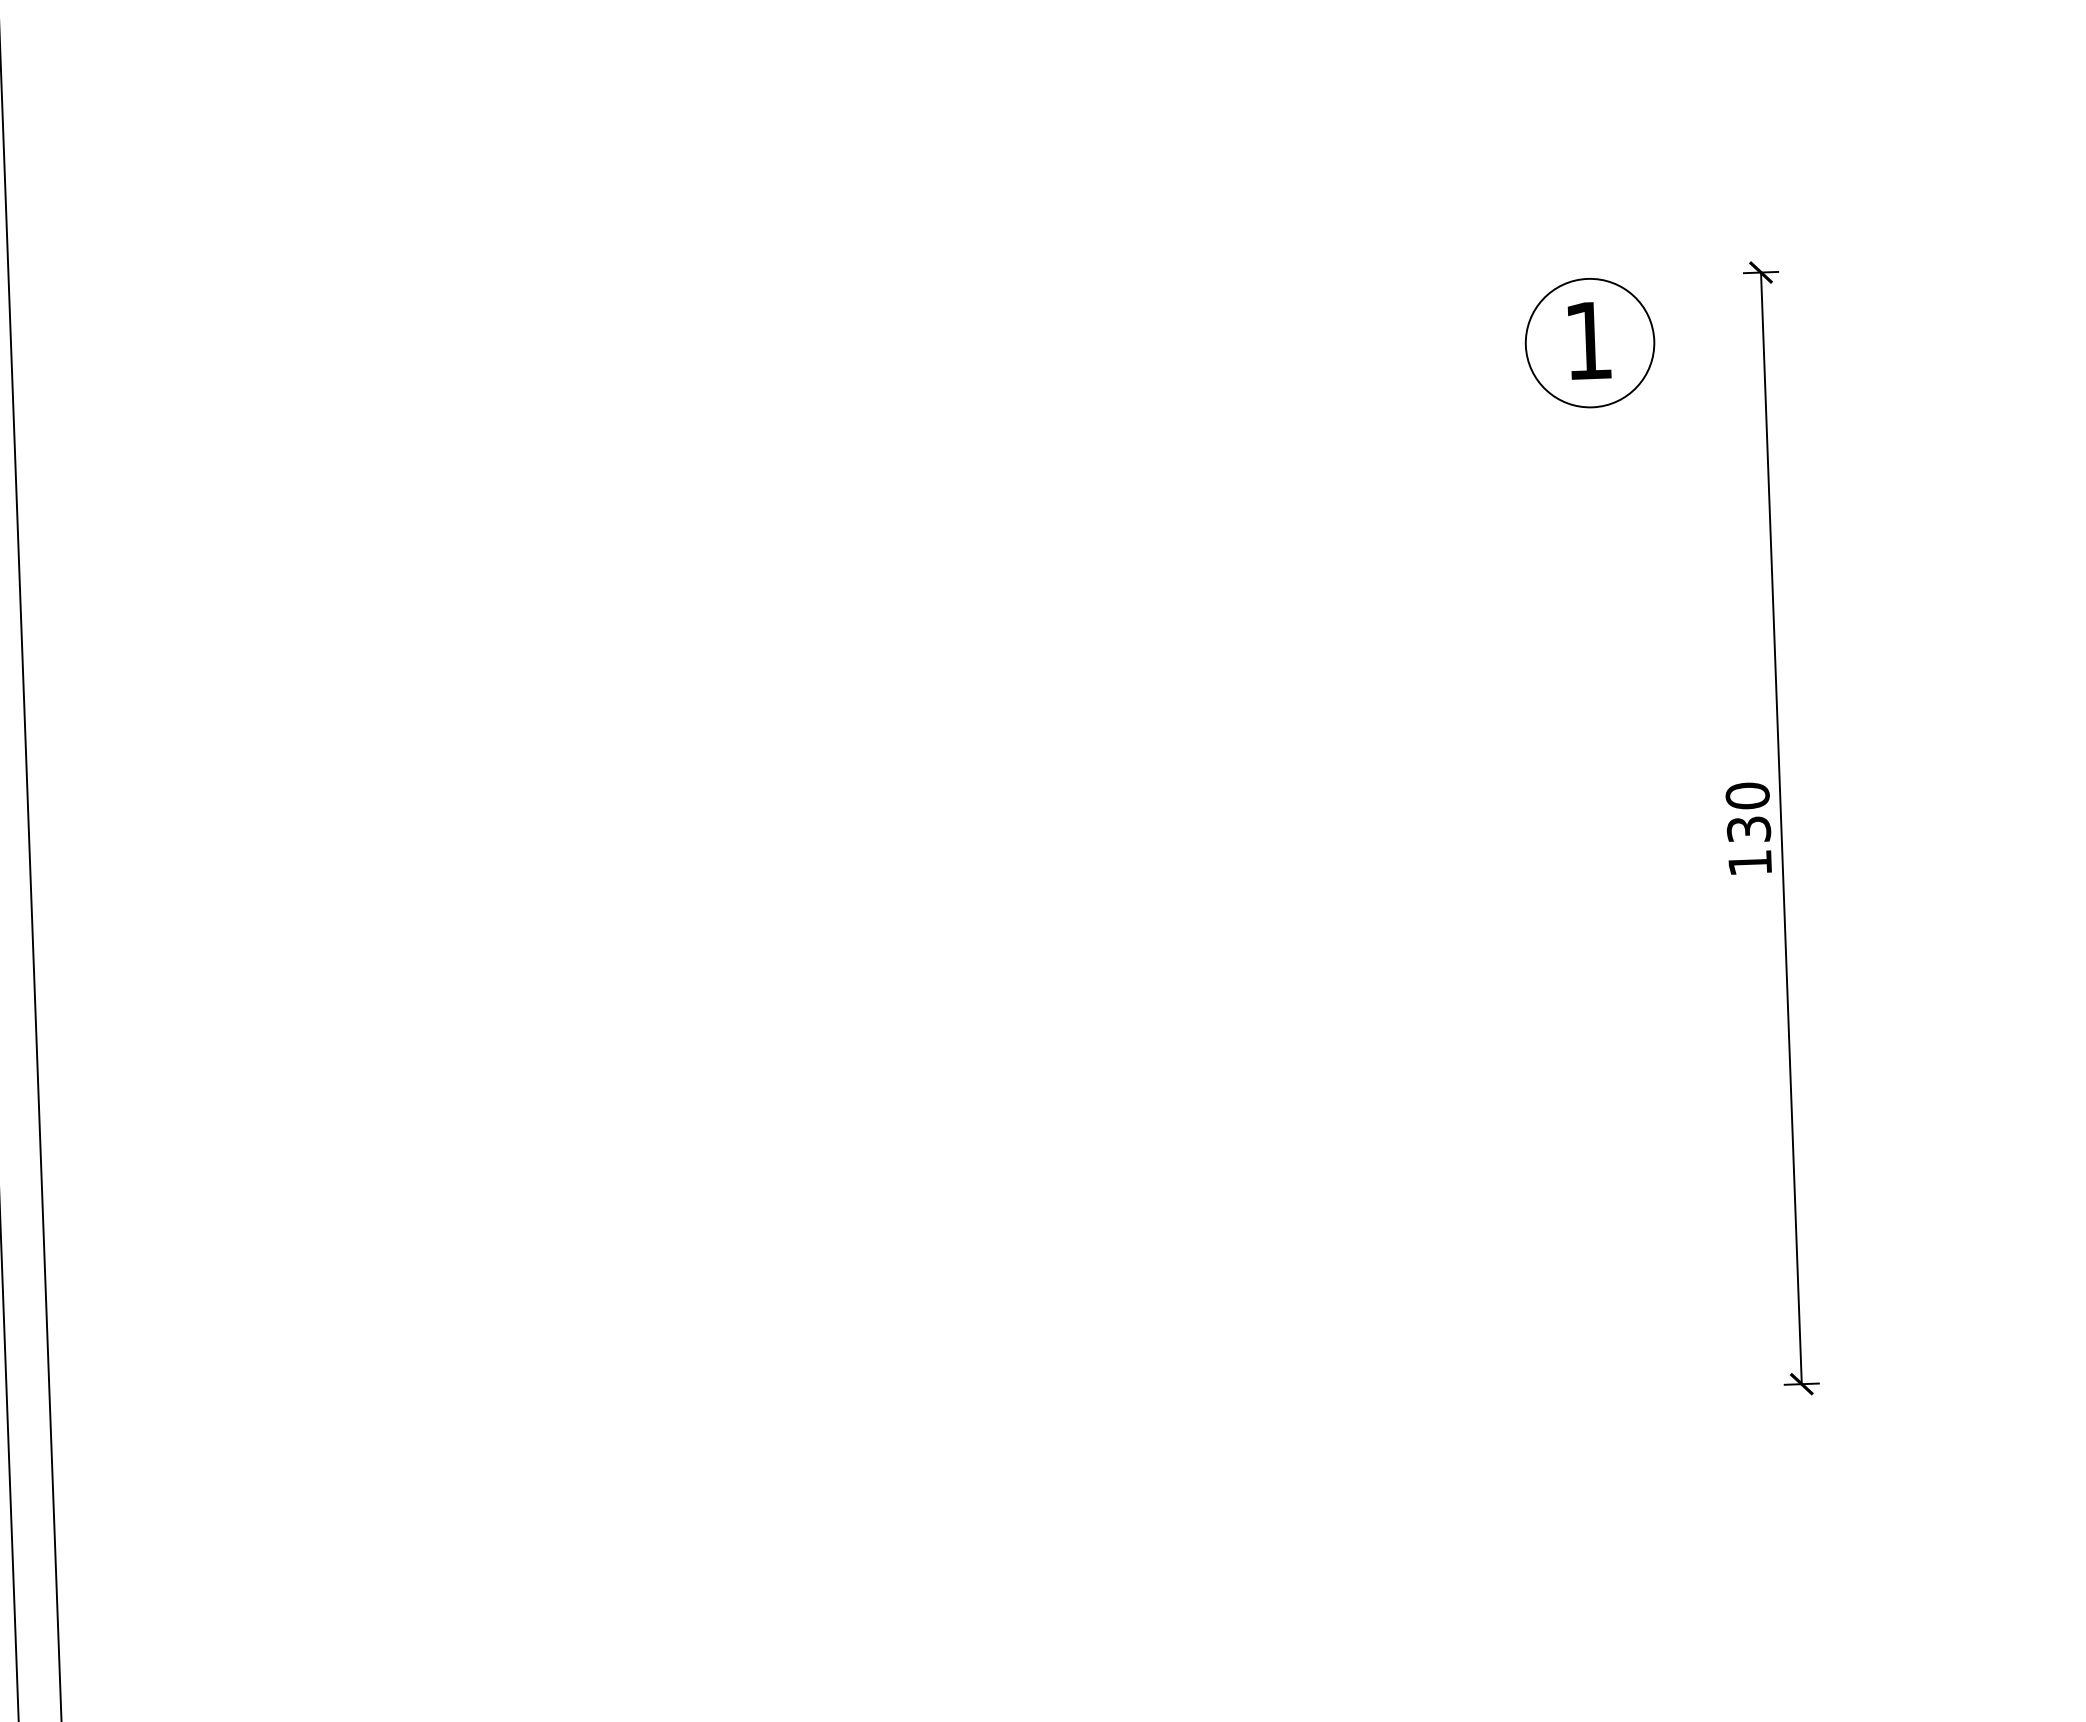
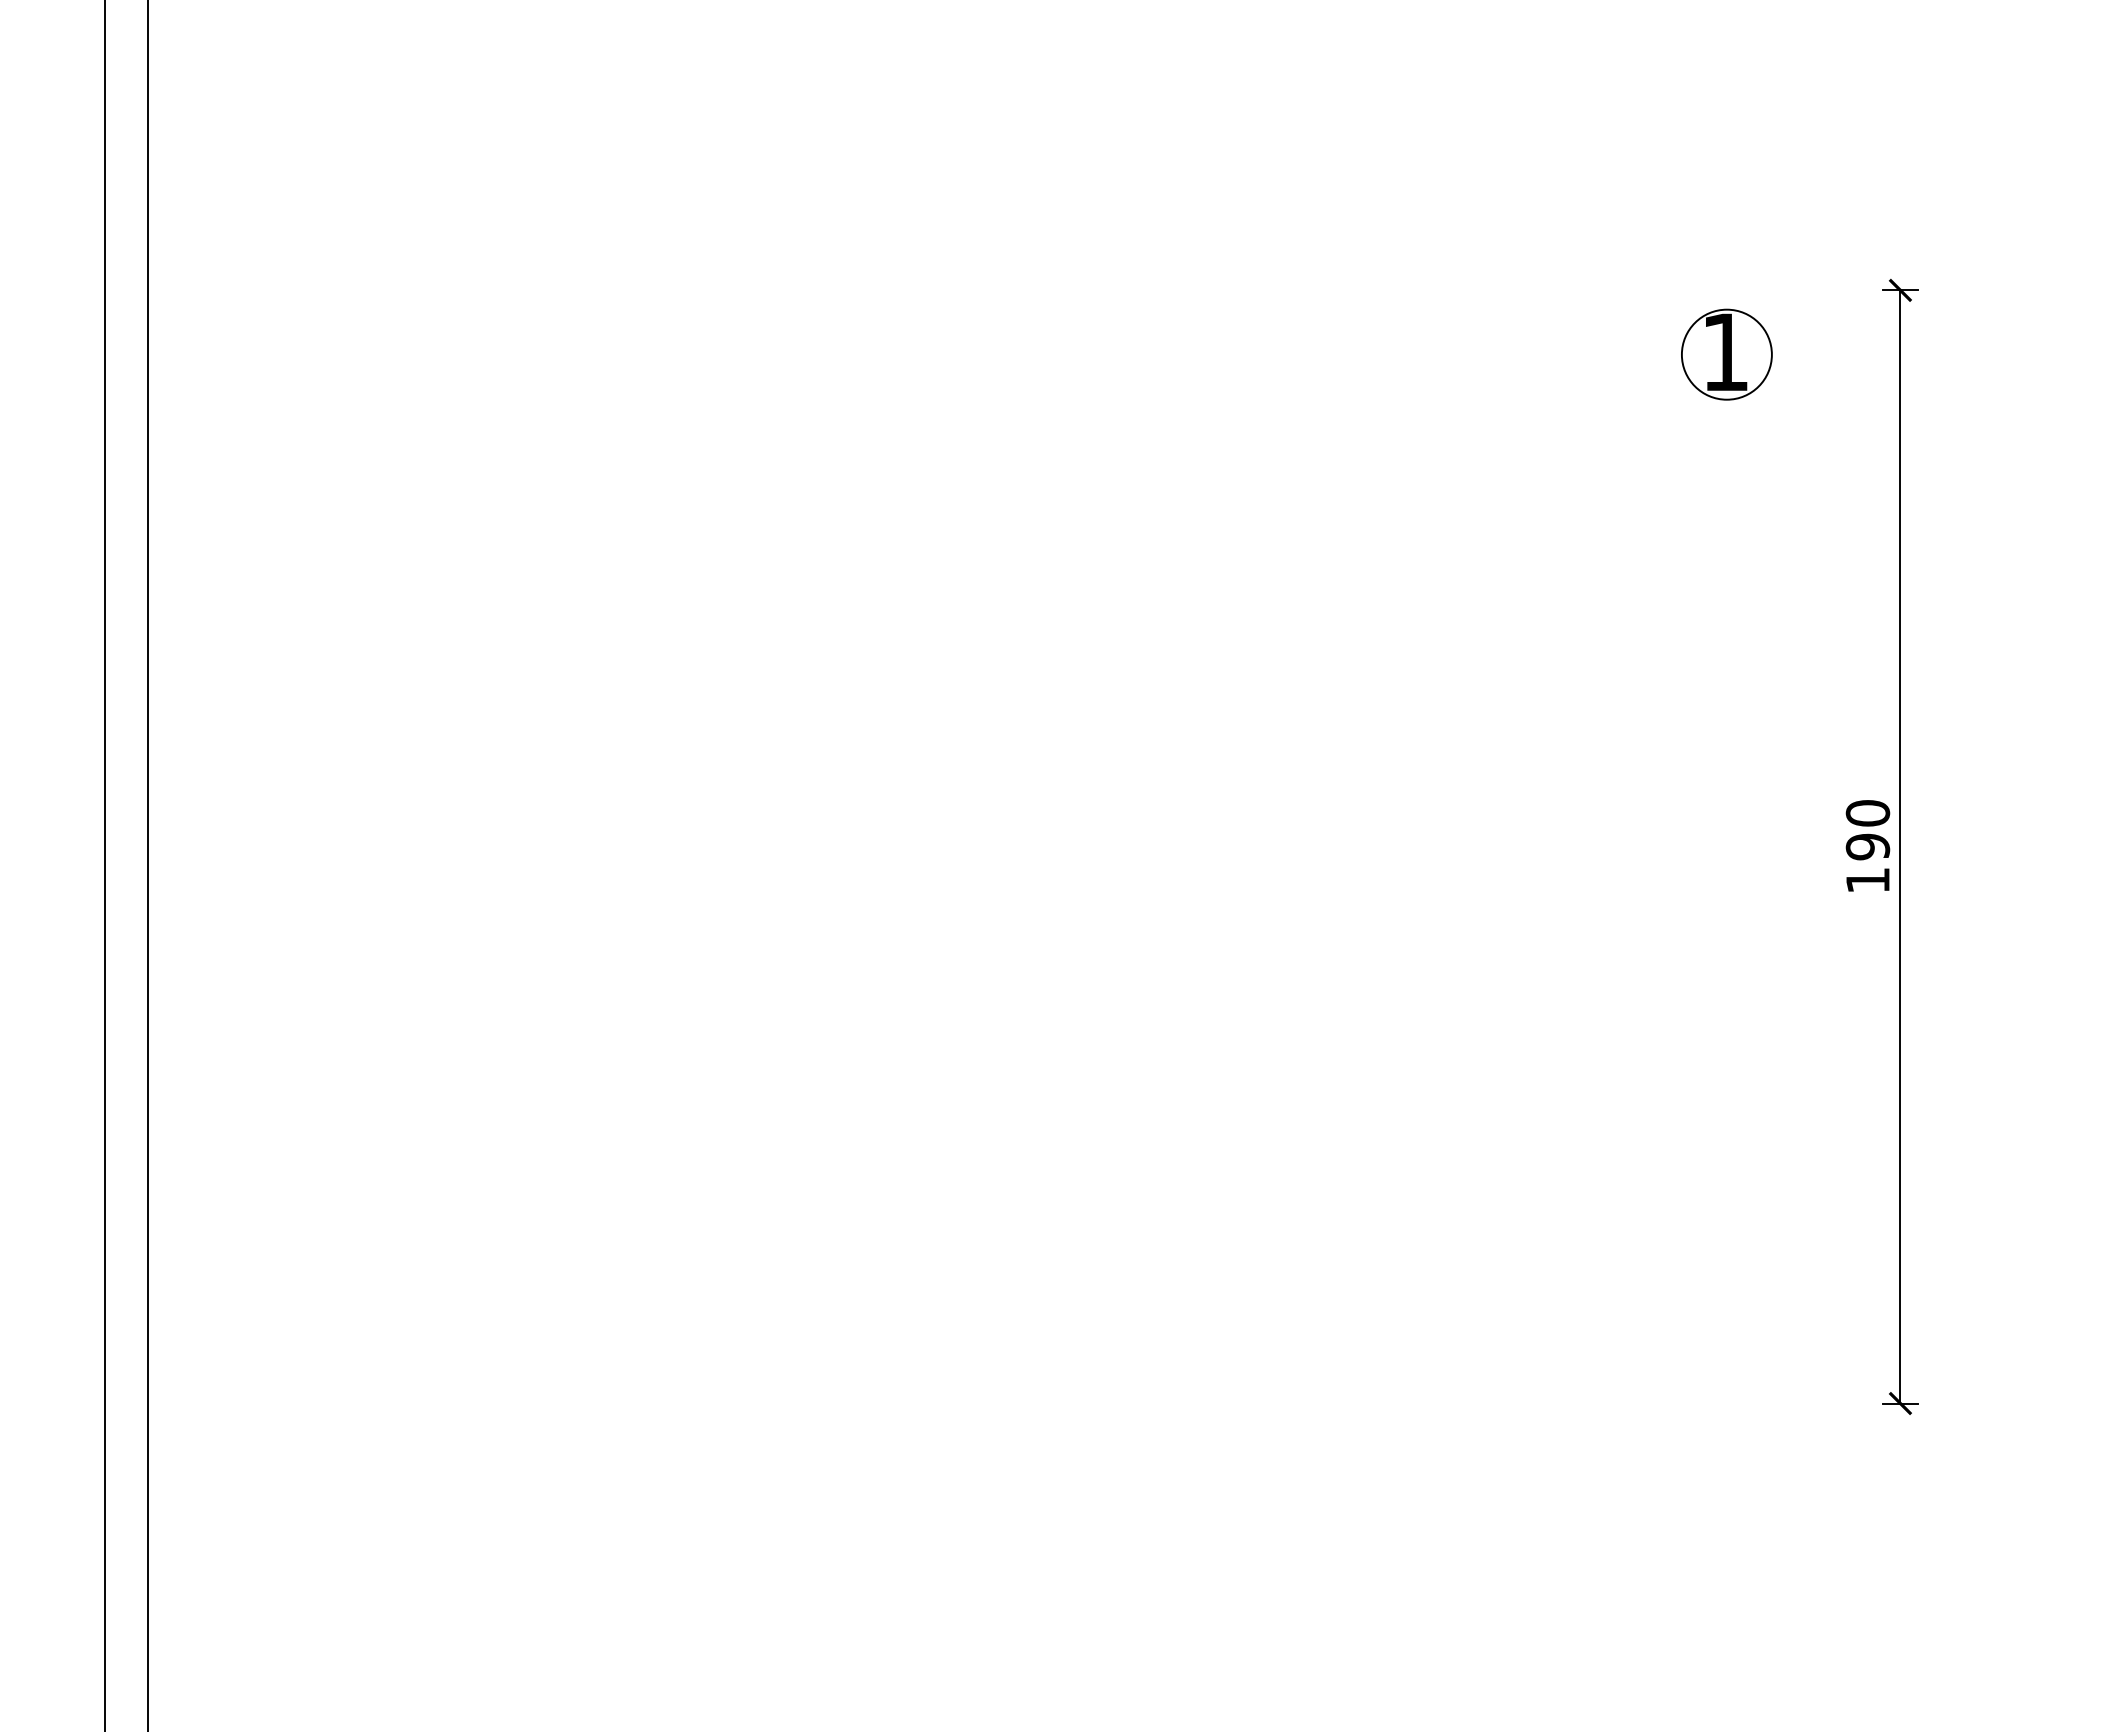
circle: (1589, 342) -> (1726, 354), size x0.7
text: (1748, 829) -> (1867, 846), 130 -> 190

